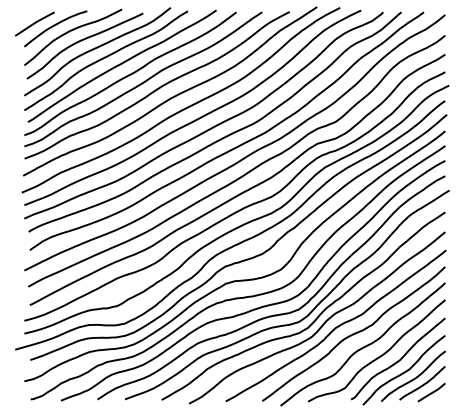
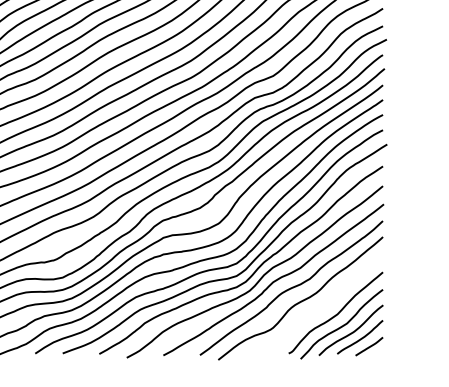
curve: (378, 356) -> (316, 310), removed

